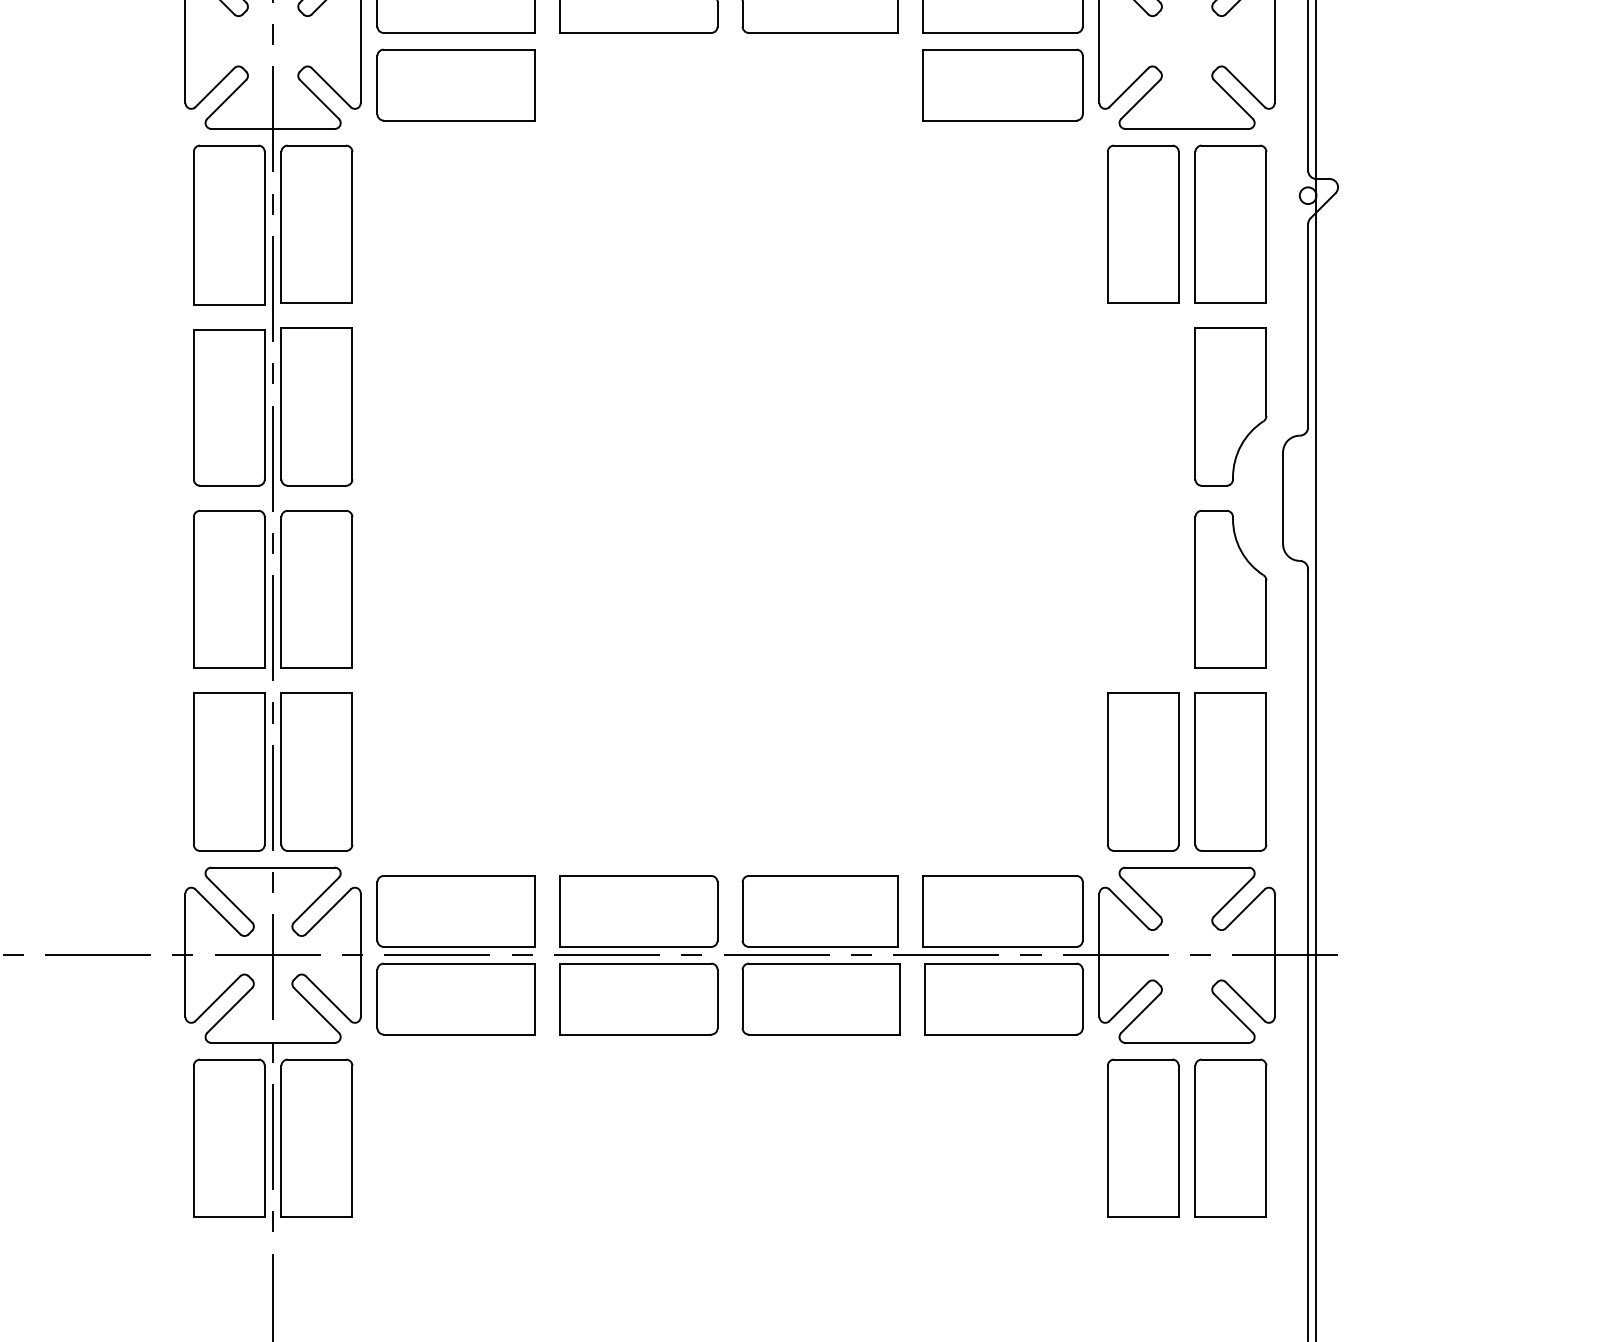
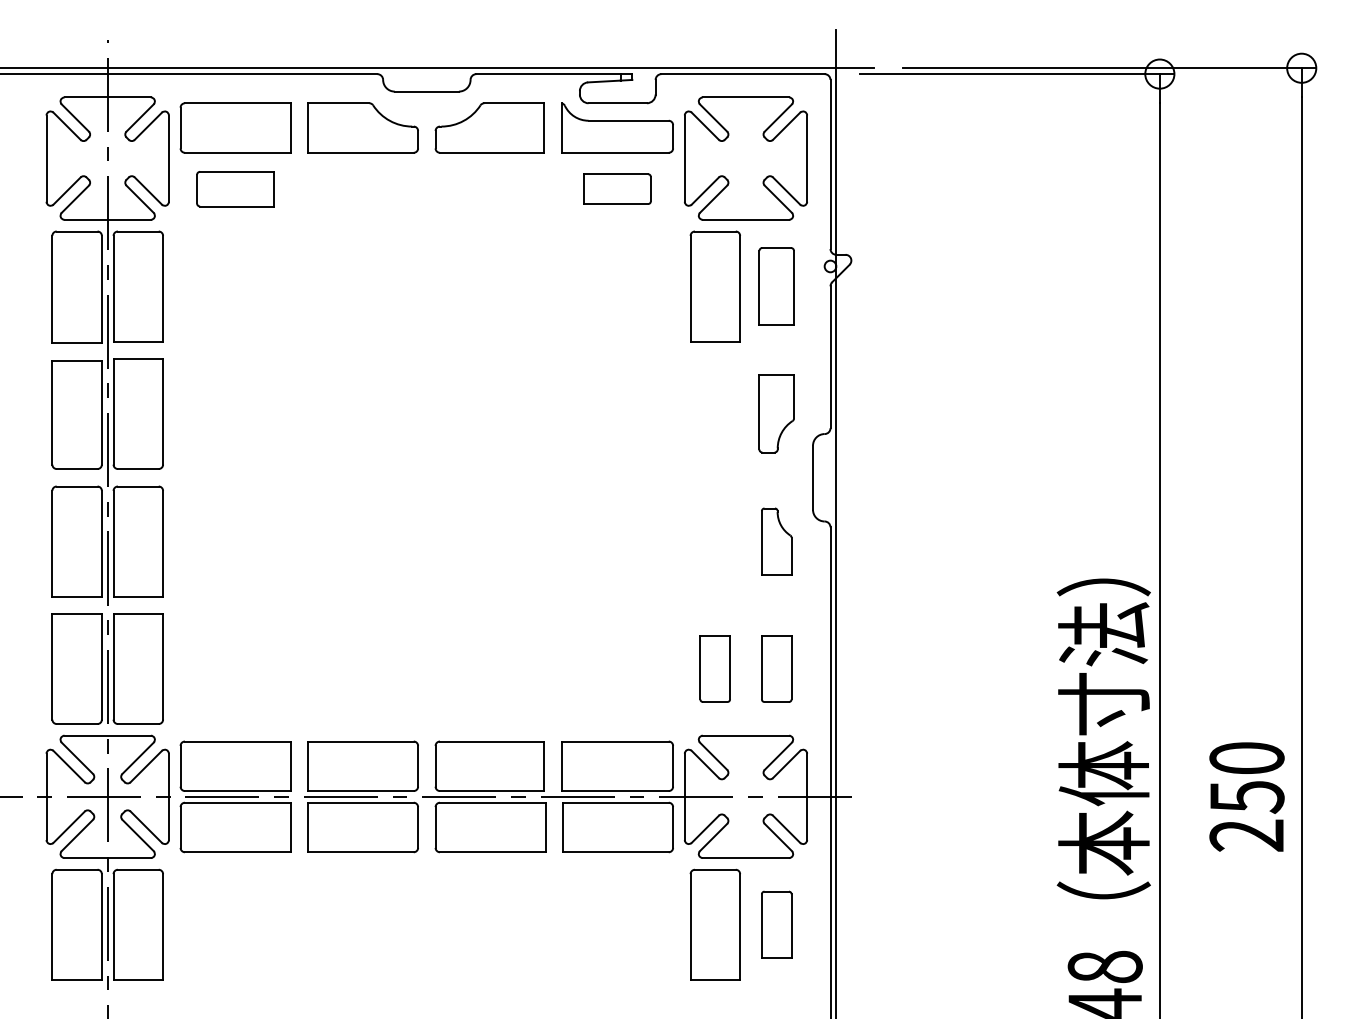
part: (456, 84) -> (235, 188), size x0.7
part: (1003, 84) -> (617, 188), size x0.6
part: (1230, 224) -> (776, 286), size x0.7
part: (1230, 406) -> (776, 413), size x0.7
part: (1230, 589) -> (776, 541), size x0.6
part: (1142, 771) -> (714, 668), size x0.6
part: (1230, 771) -> (776, 668), size x0.6
part: (1230, 1138) -> (776, 924), size x0.6

